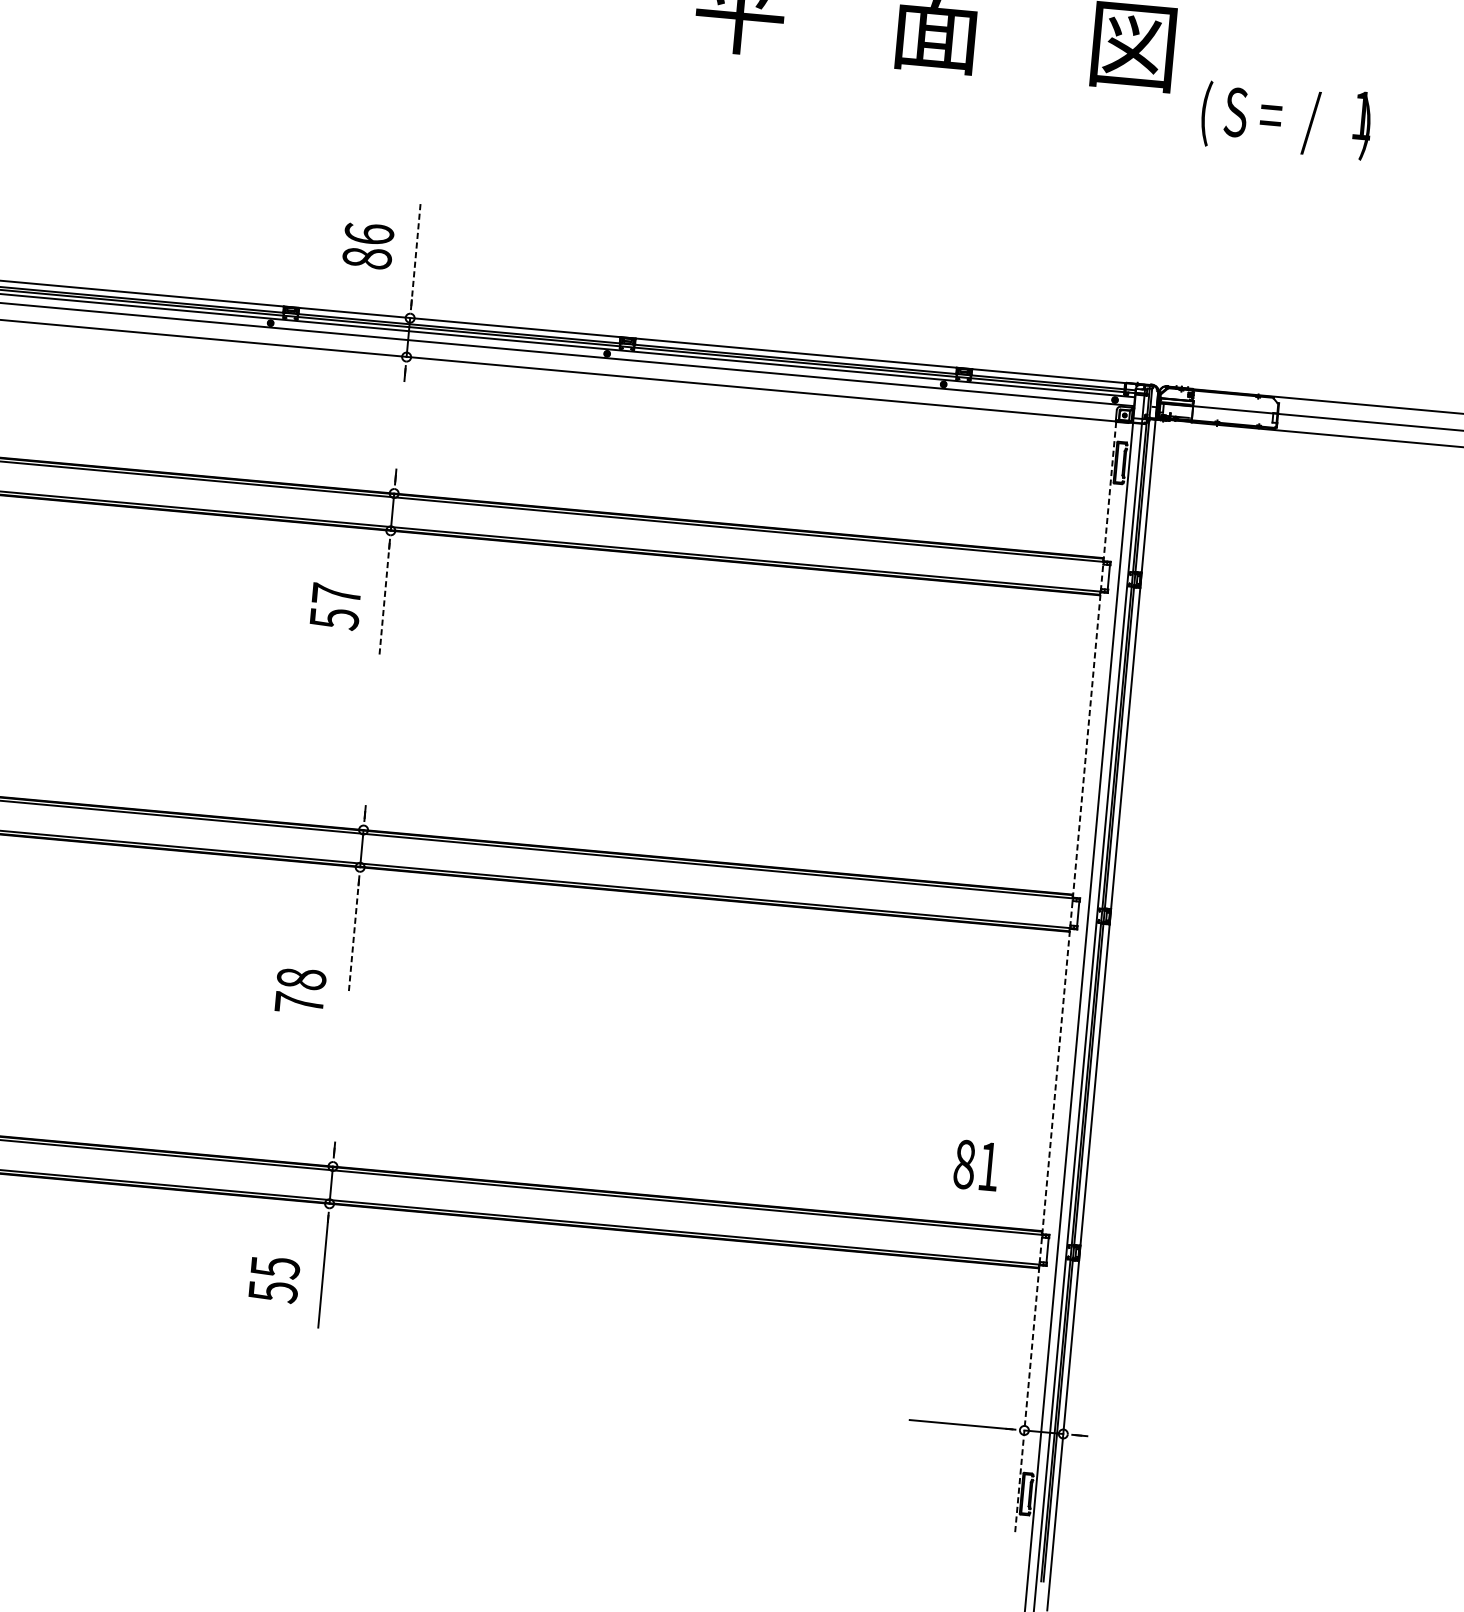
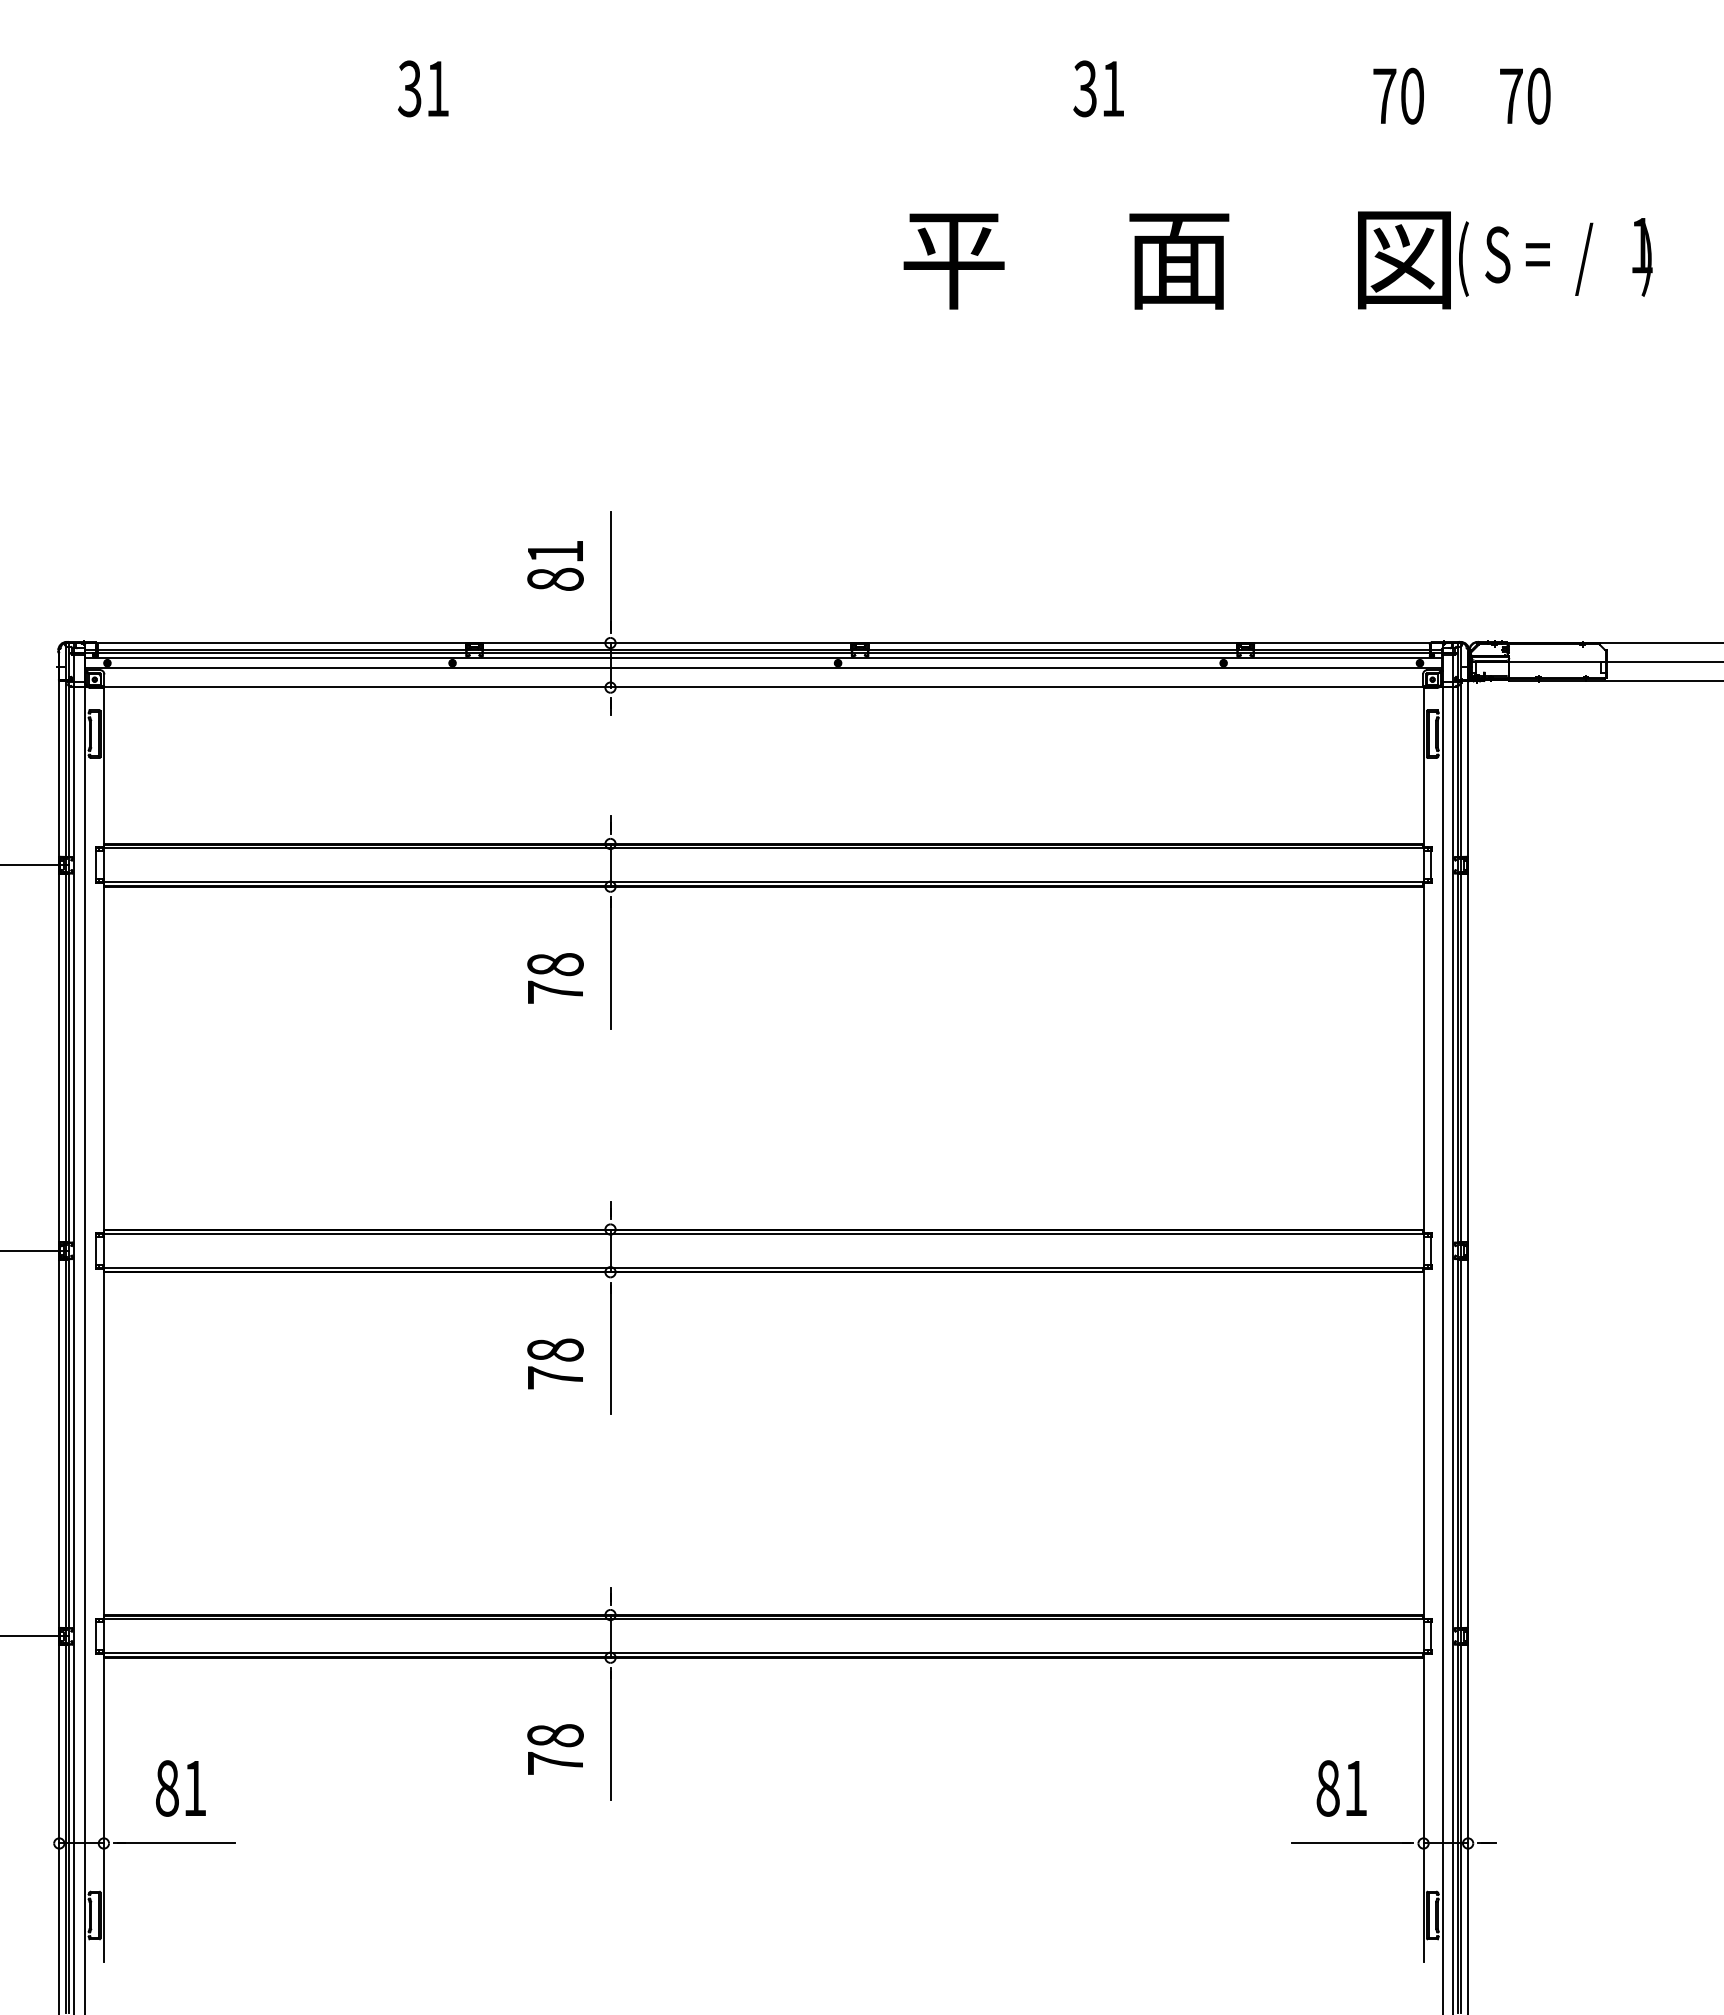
text: (1286, 119) -> (1555, 257), moved
text: (369, 233) -> (555, 551), 86 -> 81
line: (415, 254) -> (610, 570), dashed -> solid
line: (384, 598) -> (610, 964), dashed -> solid
text: (335, 606) -> (555, 978), 57 -> 78
line: (353, 935) -> (610, 1350), dashed -> solid
line: (1065, 977) -> (1423, 1324), dashed -> solid
text: (300, 990) -> (555, 1363), moved
text: (976, 1165) -> (1341, 1788), moved
text: (274, 1279) -> (555, 1749), 55 -> 78

